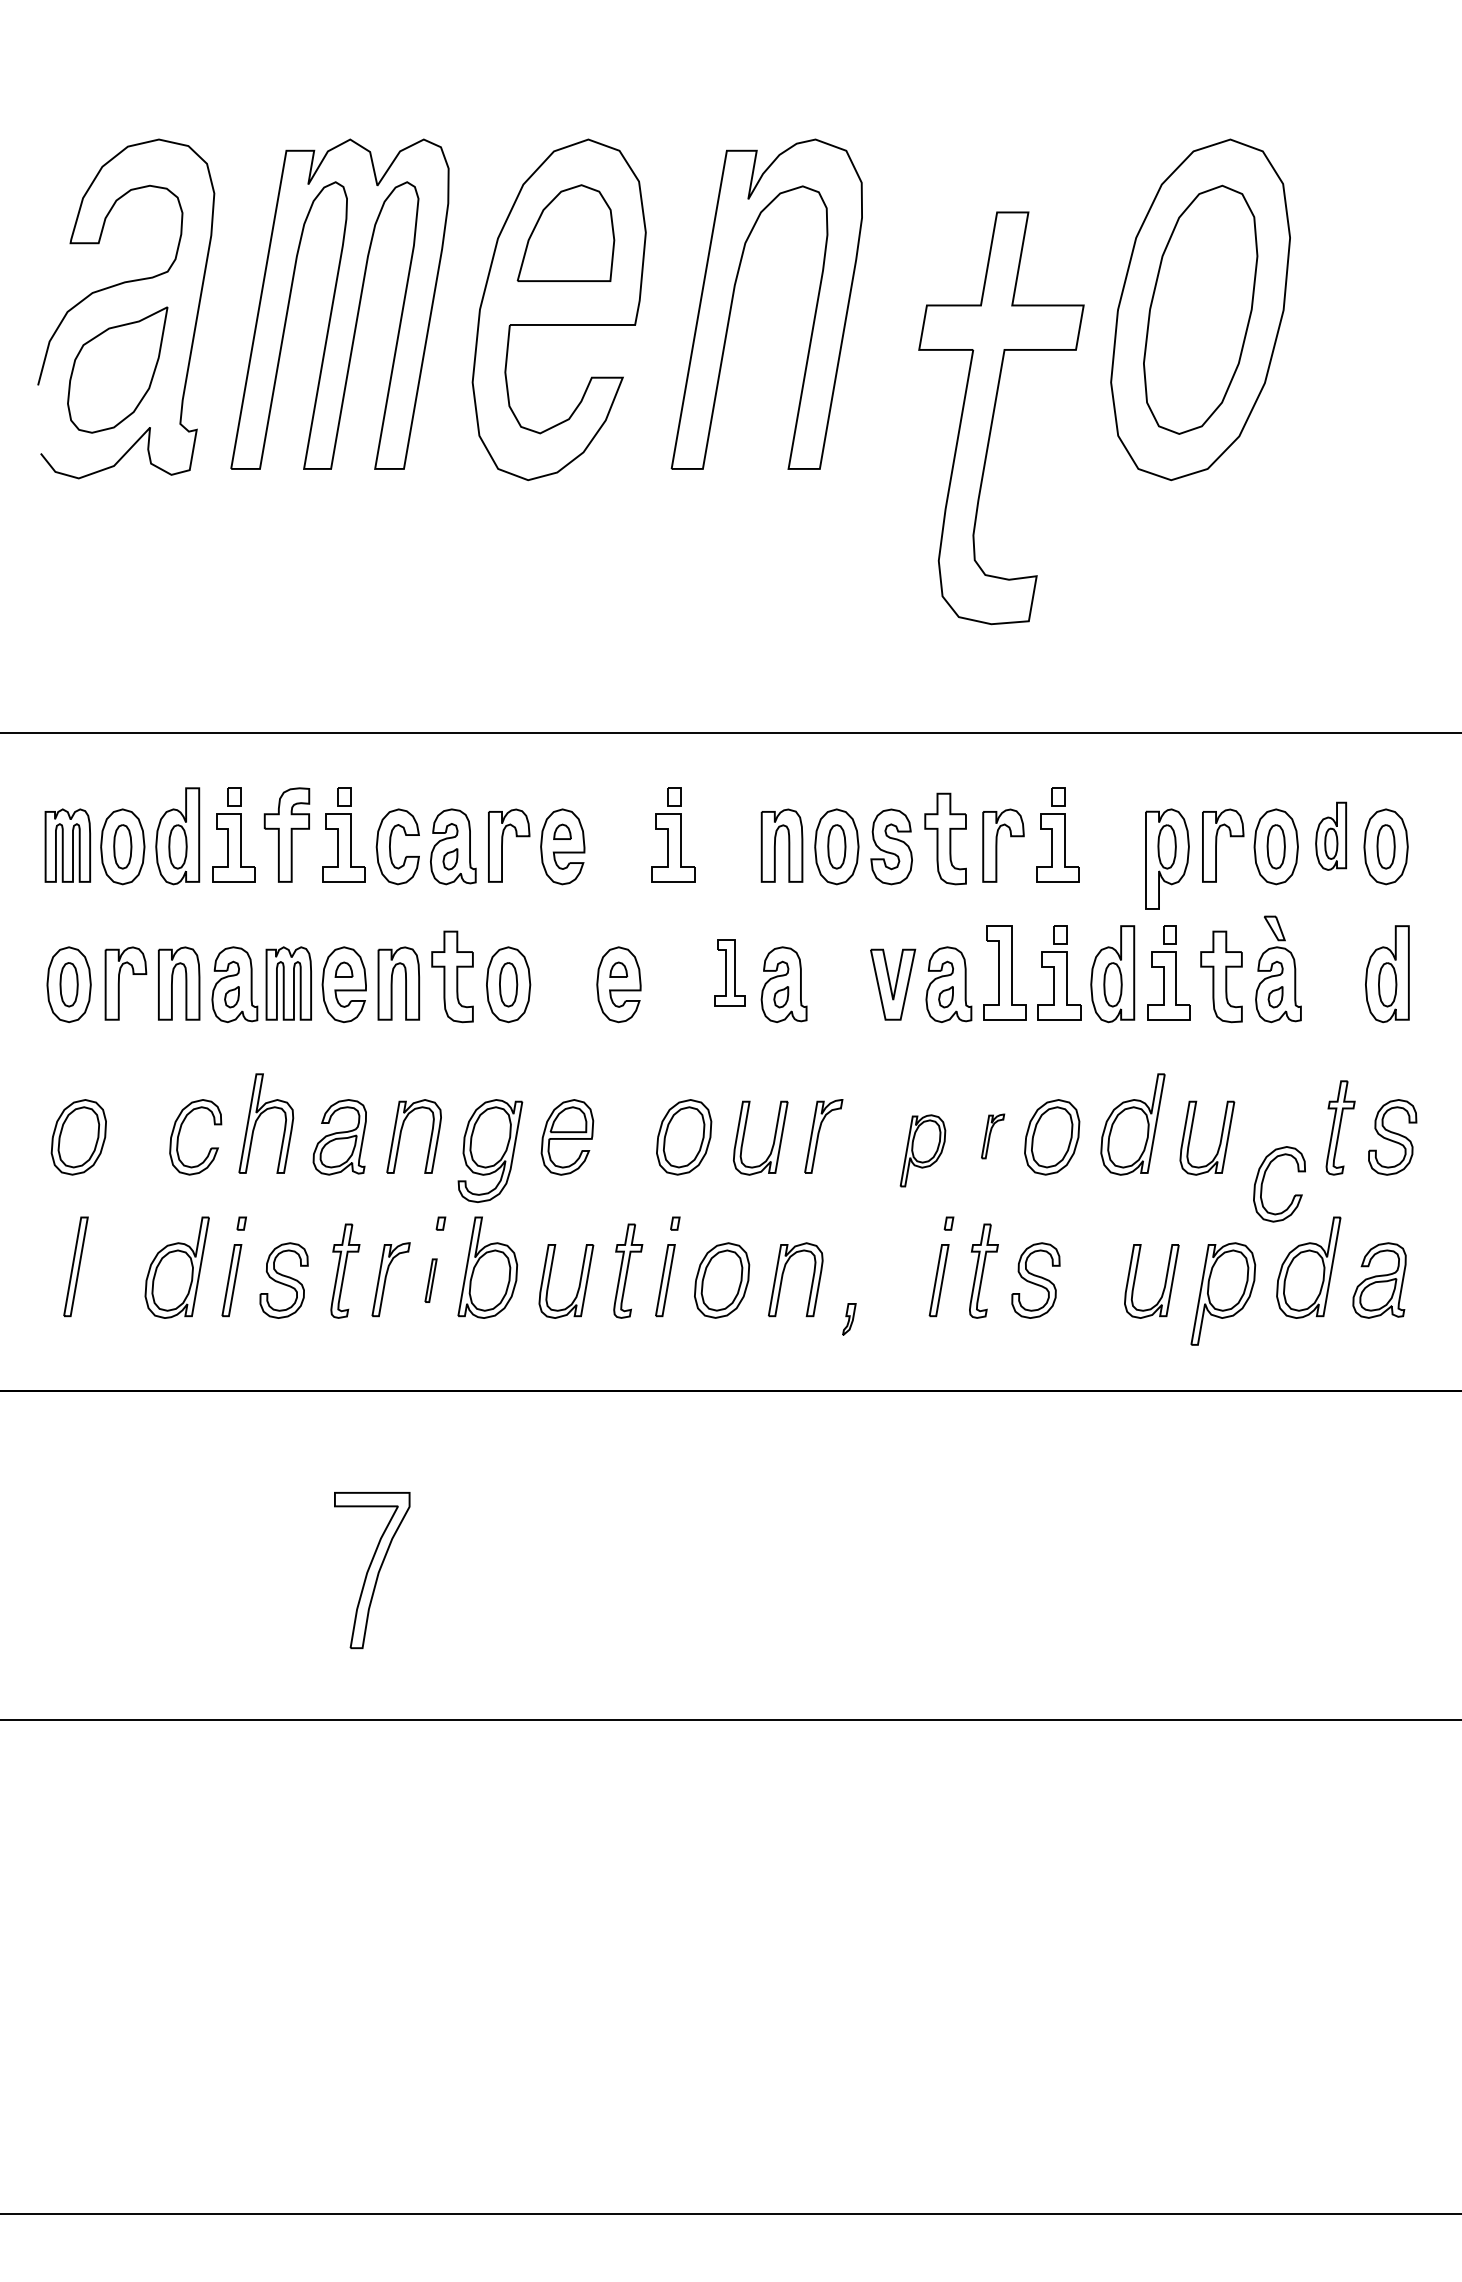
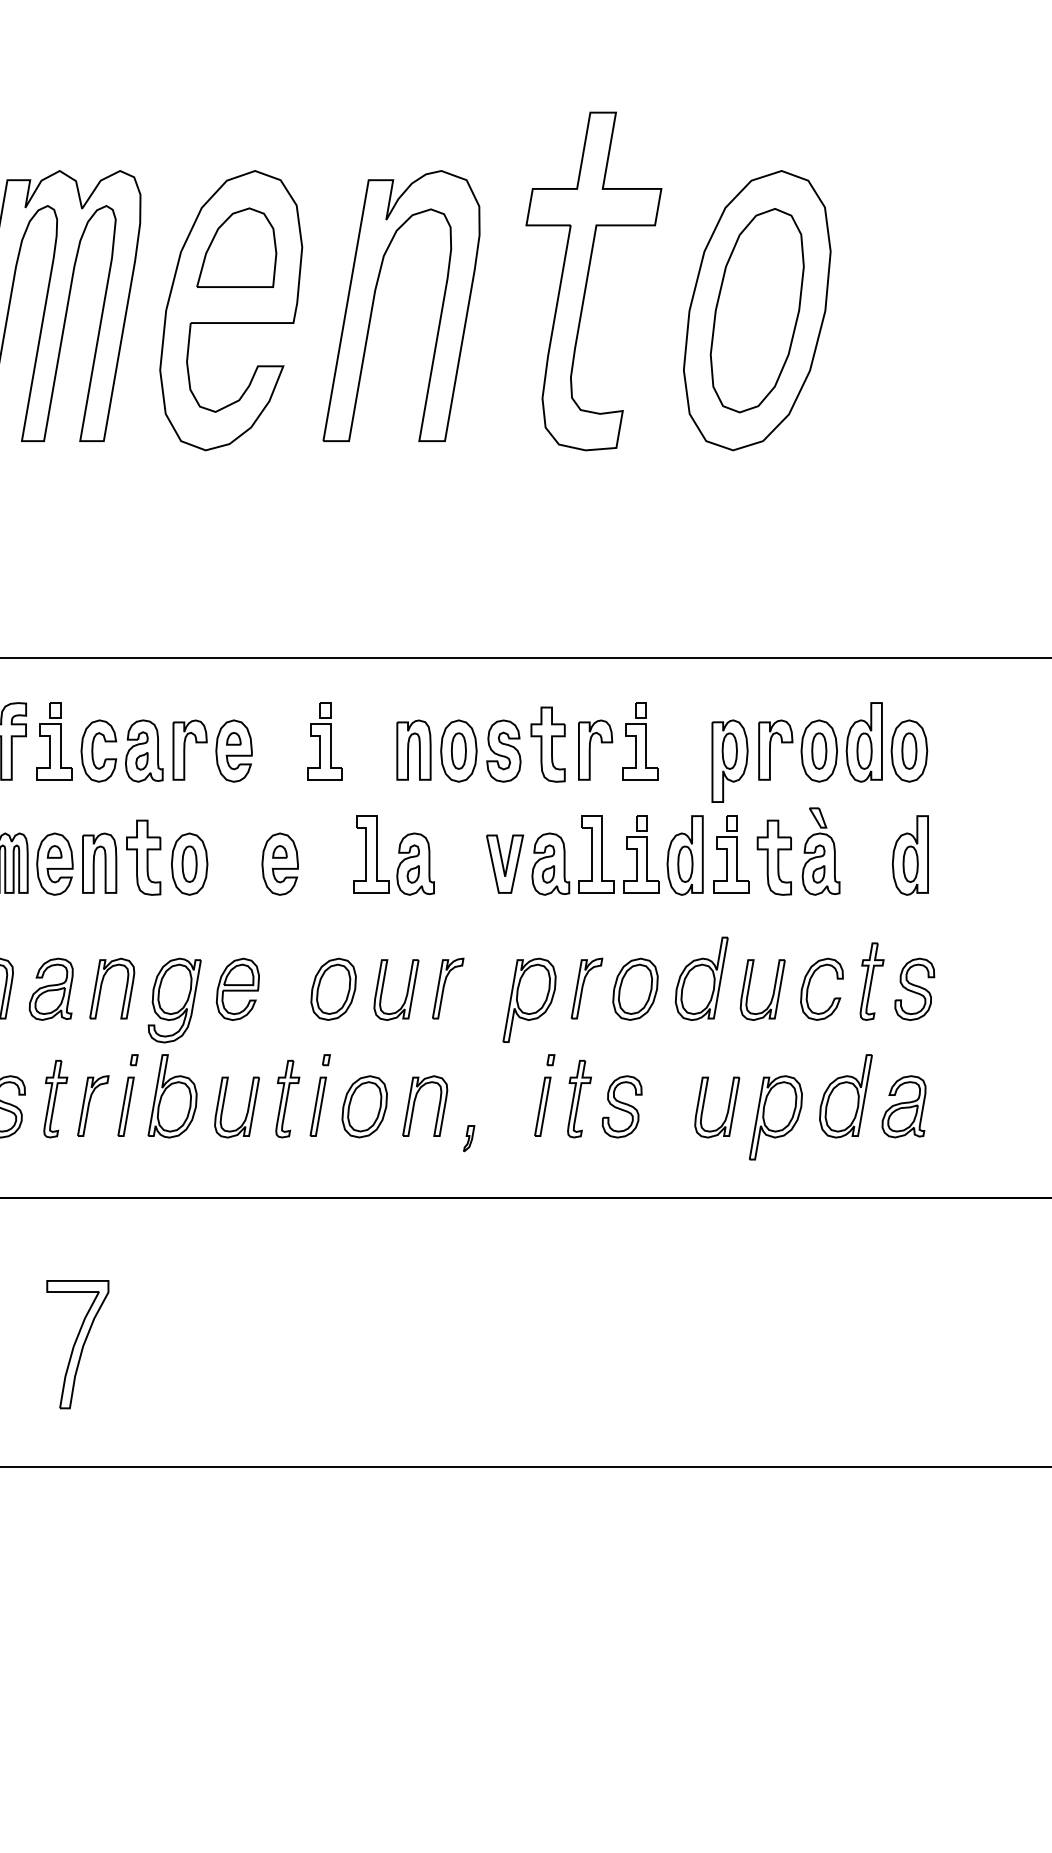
part: (994, 415) -> (588, 279), moved
part: (1330, 836) -> (863, 742), size x1.43
part: (730, 972) -> (371, 854), size x1.43
part: (992, 1136) -> (586, 988), size x1.67
part: (922, 1150) -> (529, 1000), size x1.43
part: (1263, 1182) -> (808, 987), moved
part: (430, 1280) -> (125, 1106), size x1.67

